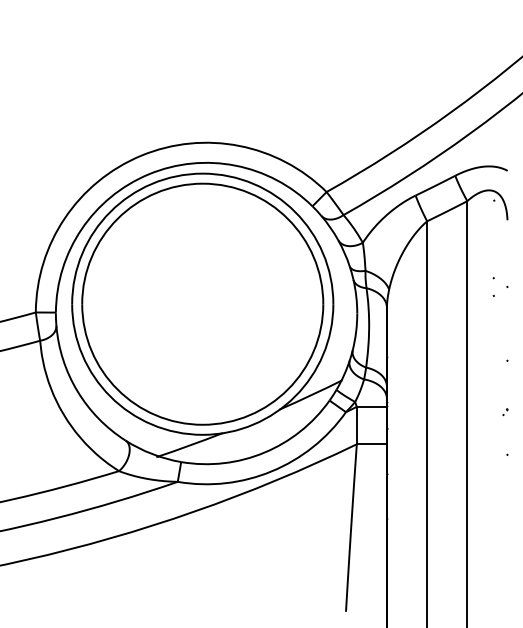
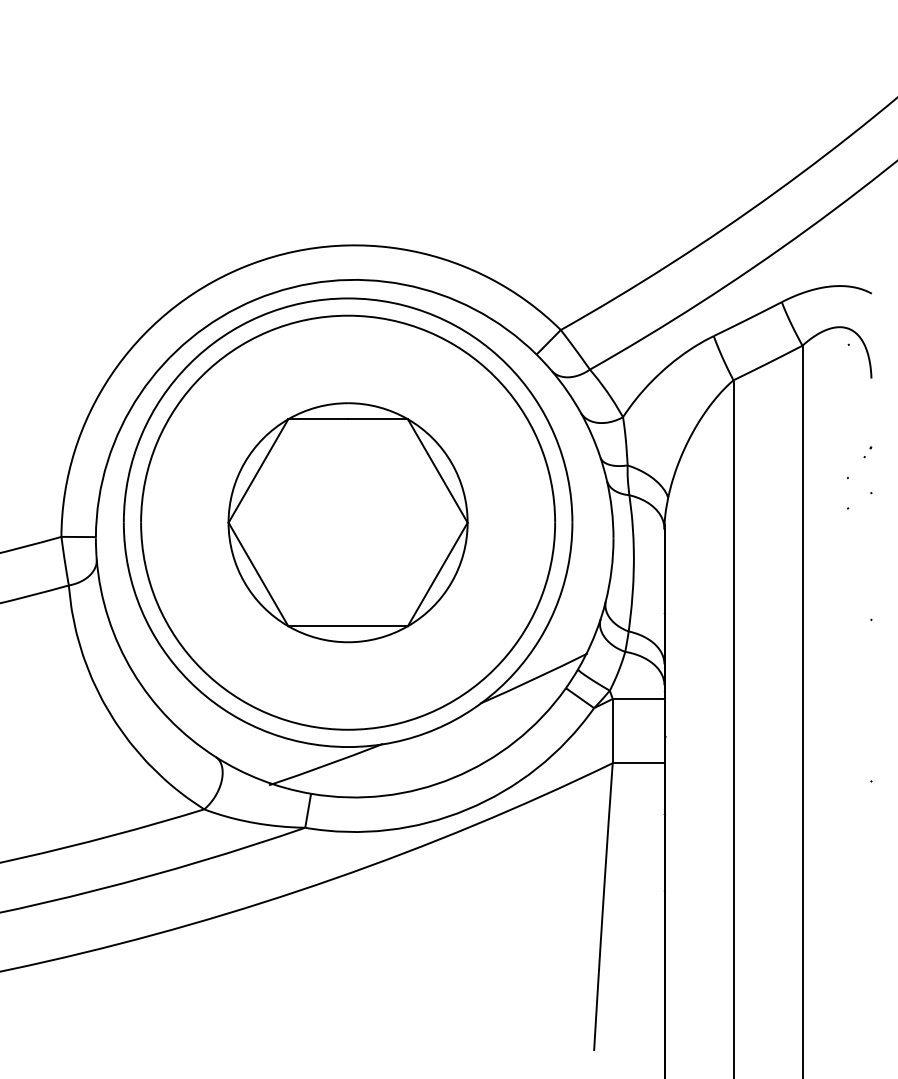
part: (202, 303) -> (347, 521), added
part: (505, 411) -> (868, 451), moved

